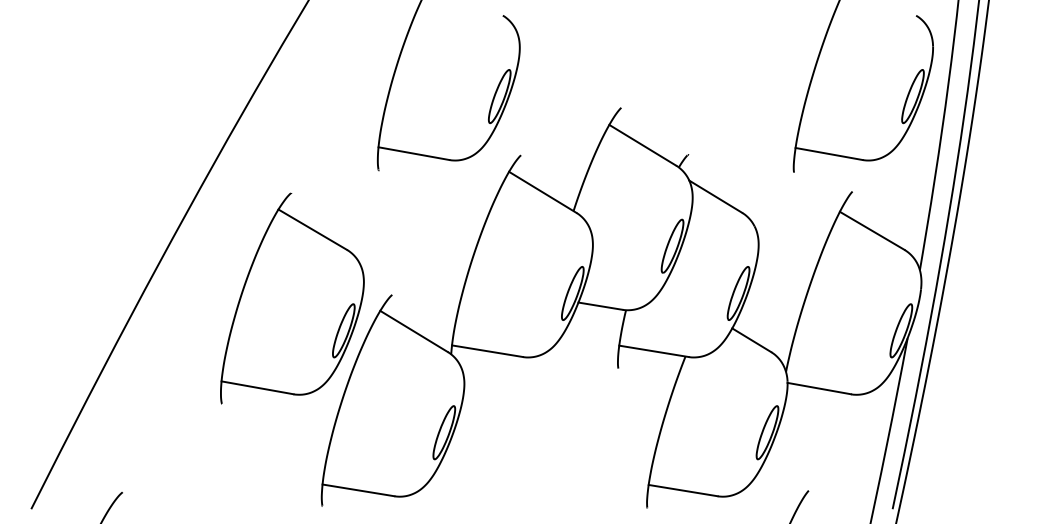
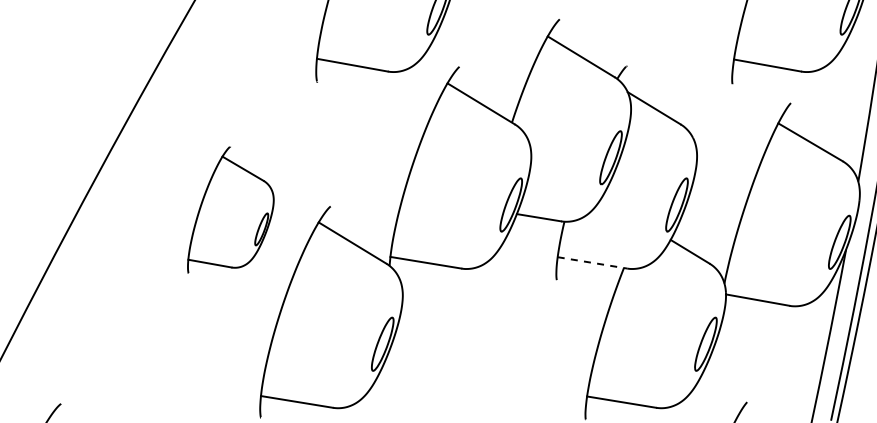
part: (292, 298) -> (230, 210), size x0.6
line: (654, 351) -> (592, 263), solid -> dashed

